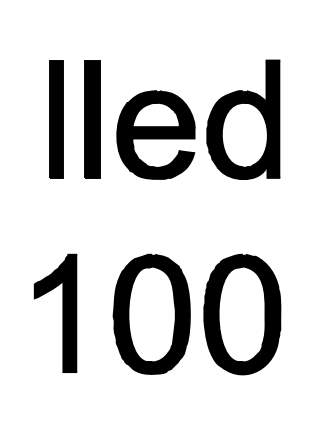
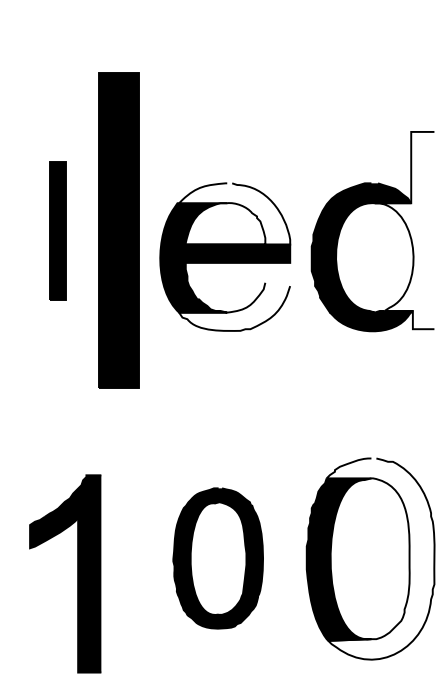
fill: (161, 109) -> (234, 214), removed
fill: (262, 118) -> (404, 229), removed
part: (56, 119) -> (58, 231), size x0.7
part: (92, 119) -> (118, 231), size x1.6
fill: (161, 164) -> (234, 306), removed
part: (62, 312) -> (76, 572), moved
part: (151, 313) -> (217, 557), size x0.7
fill: (248, 314) -> (380, 558), removed

